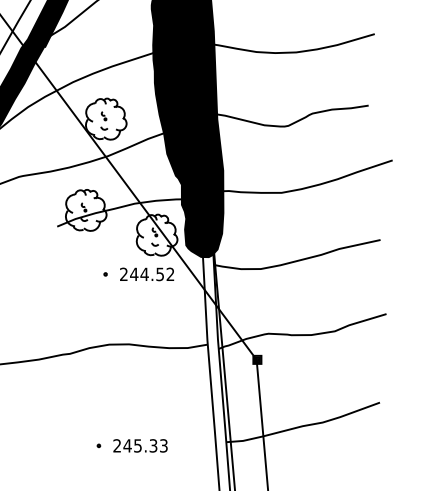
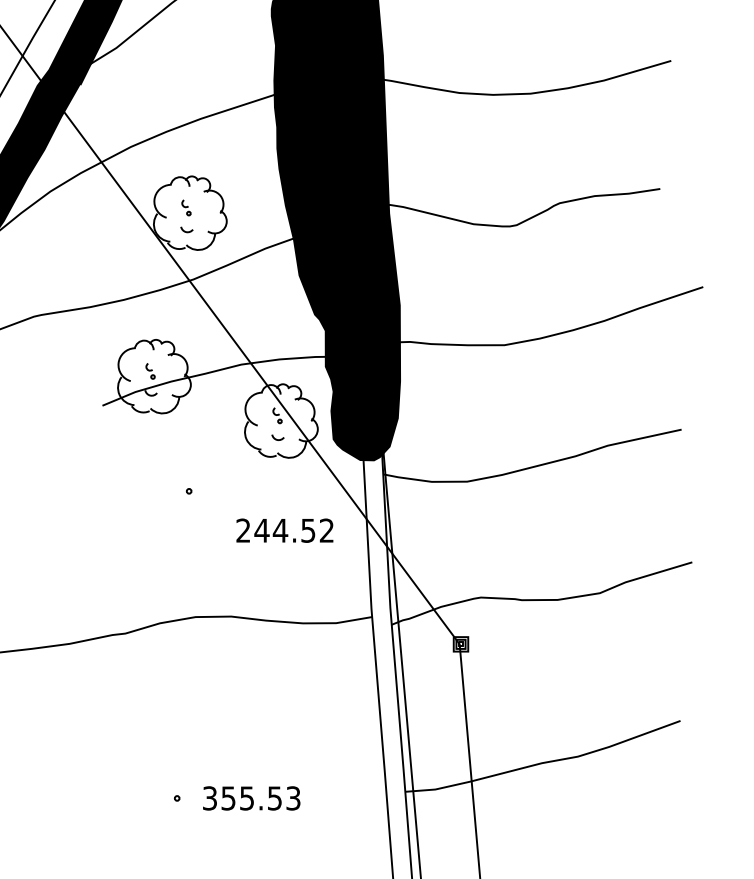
text: (147, 274) -> (285, 530), moved
text: (135, 445) -> (242, 797), 245.33 -> 355.53

